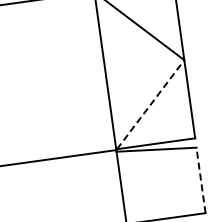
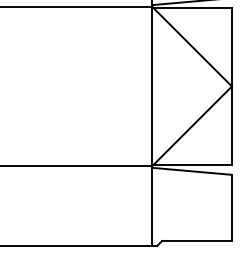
line: (150, 104) -> (192, 125), dashed -> solid
line: (200, 180) -> (231, 207), dashed -> solid

